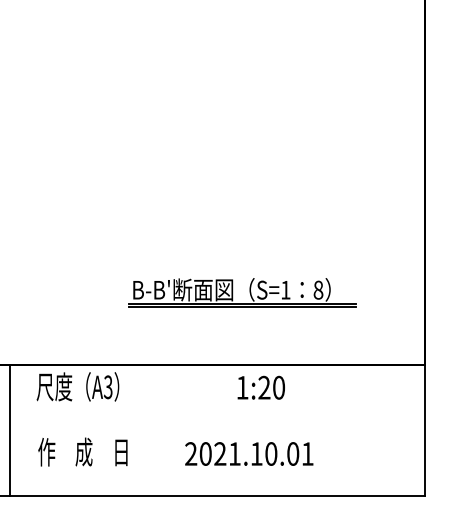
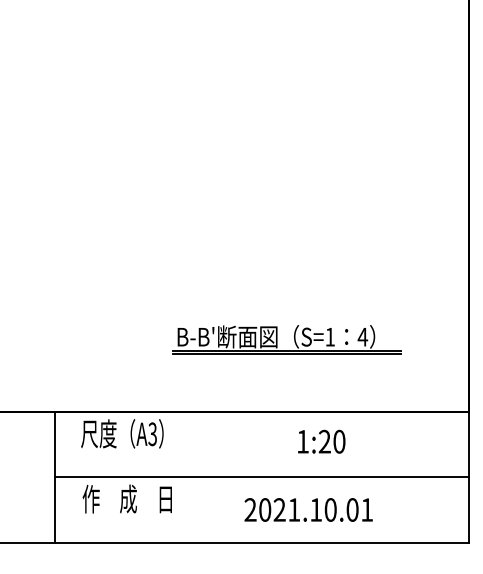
text: (318, 289) -> (362, 336), 8 -> 4
text: (261, 387) -> (321, 441), moved
line: (217, 430) -> (261, 477), added
text: (249, 453) -> (308, 509), moved

